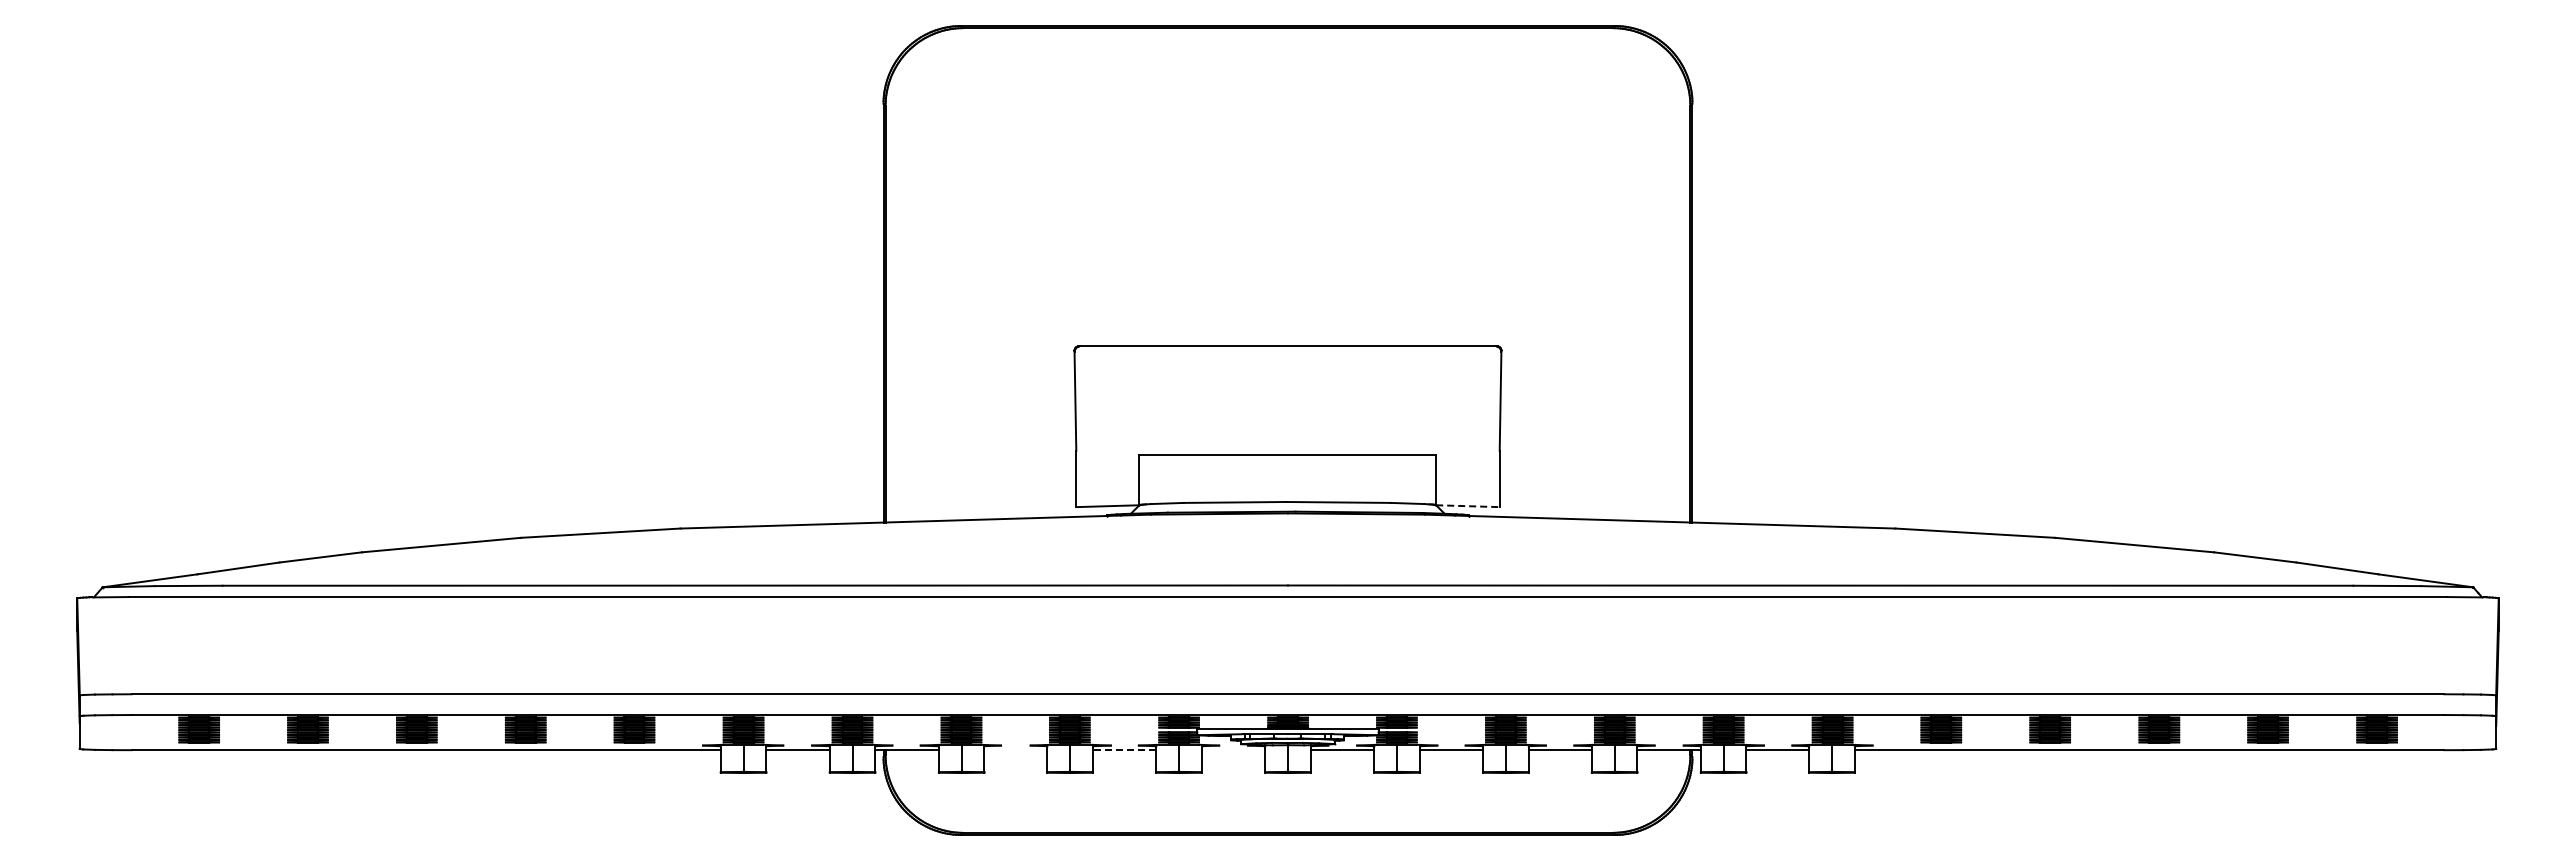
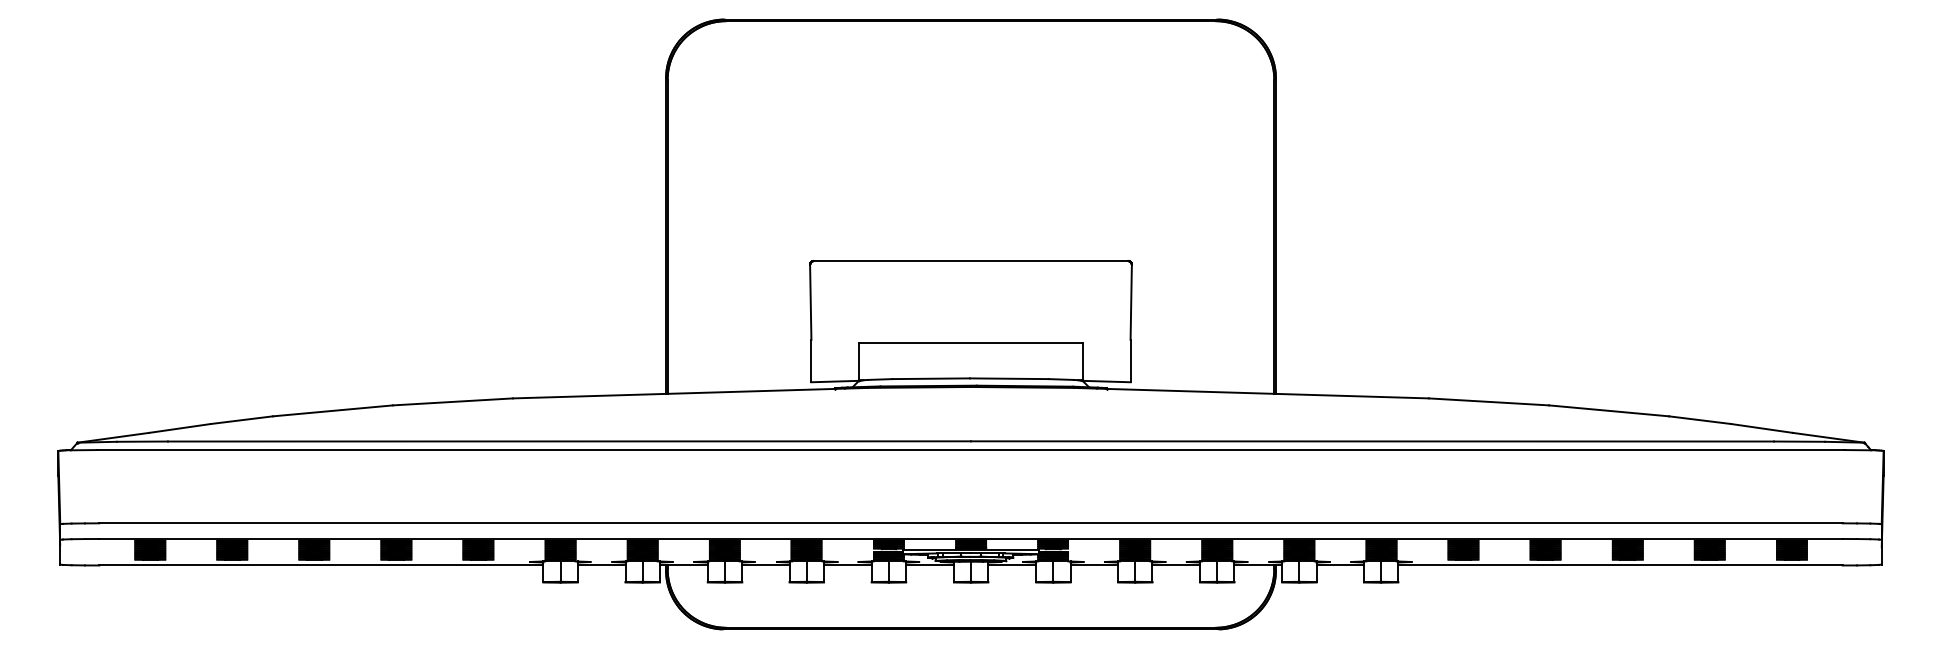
line: (1467, 506) -> (1106, 381), dashed -> solid
line: (1015, 750) -> (765, 565), added
line: (1124, 750) -> (847, 565), dashed -> solid
line: (1233, 750) -> (929, 565), added

